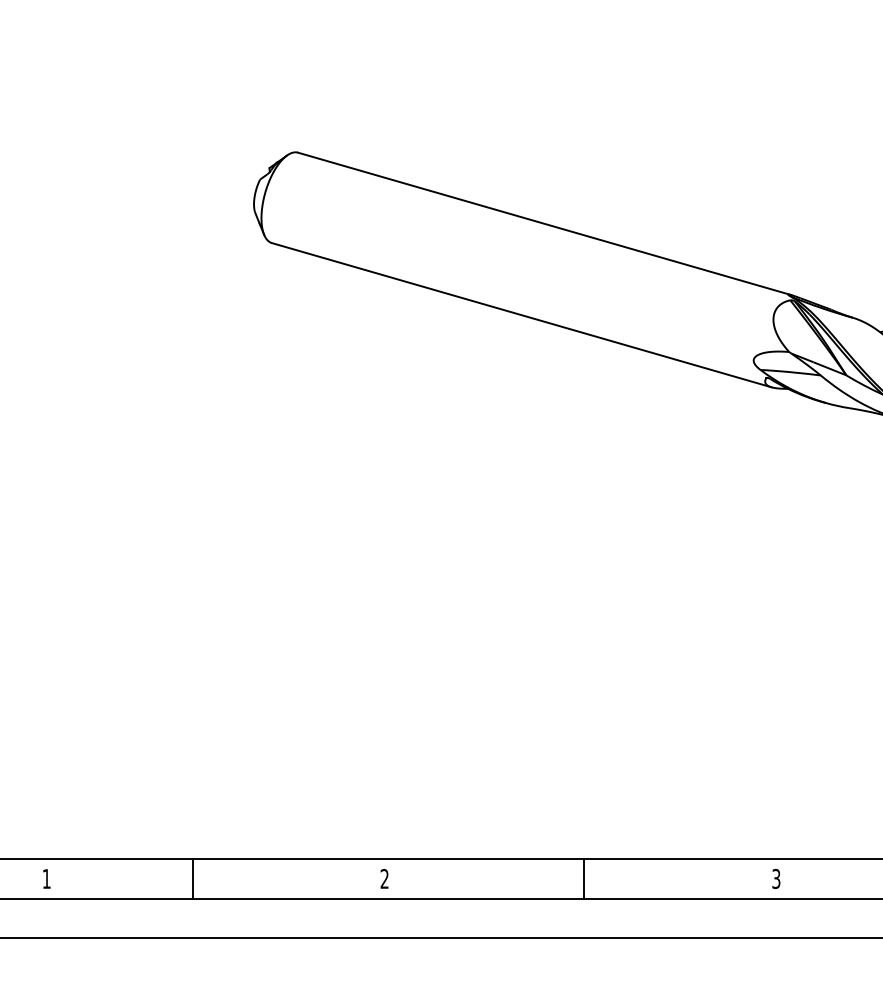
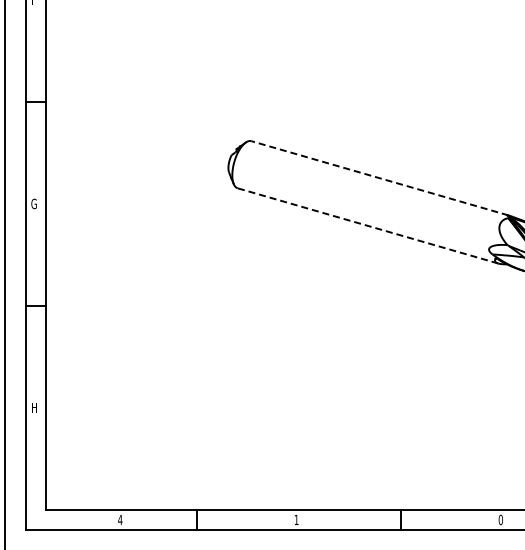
line: (543, 224) -> (379, 178), solid -> dashed
line: (522, 314) -> (368, 225), solid -> dashed
text: (47, 878) -> (120, 519), 1 -> 4
text: (384, 878) -> (296, 519), 2 -> 1
text: (775, 879) -> (500, 520), 3 -> 0

